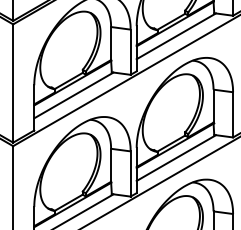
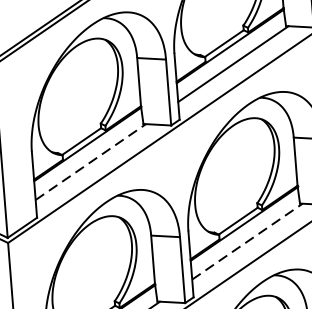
line: (73, 95) -> (90, 162), solid -> dashed
line: (176, 158) -> (247, 242), solid -> dashed

